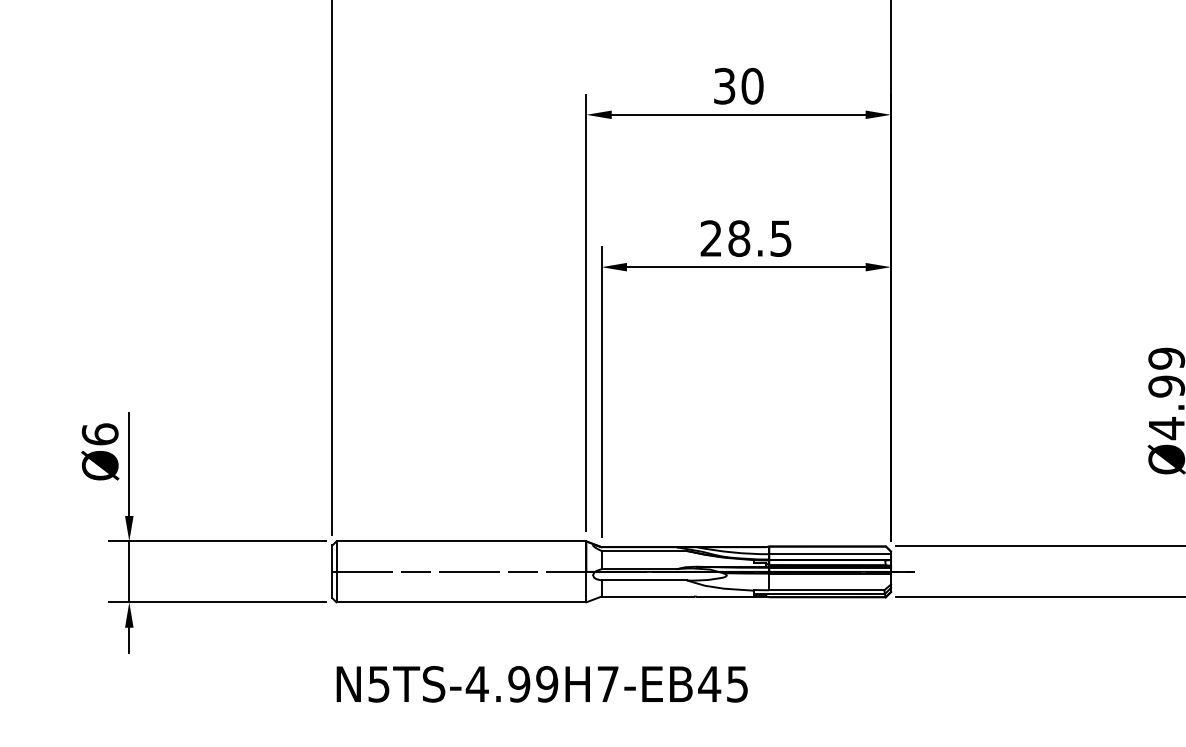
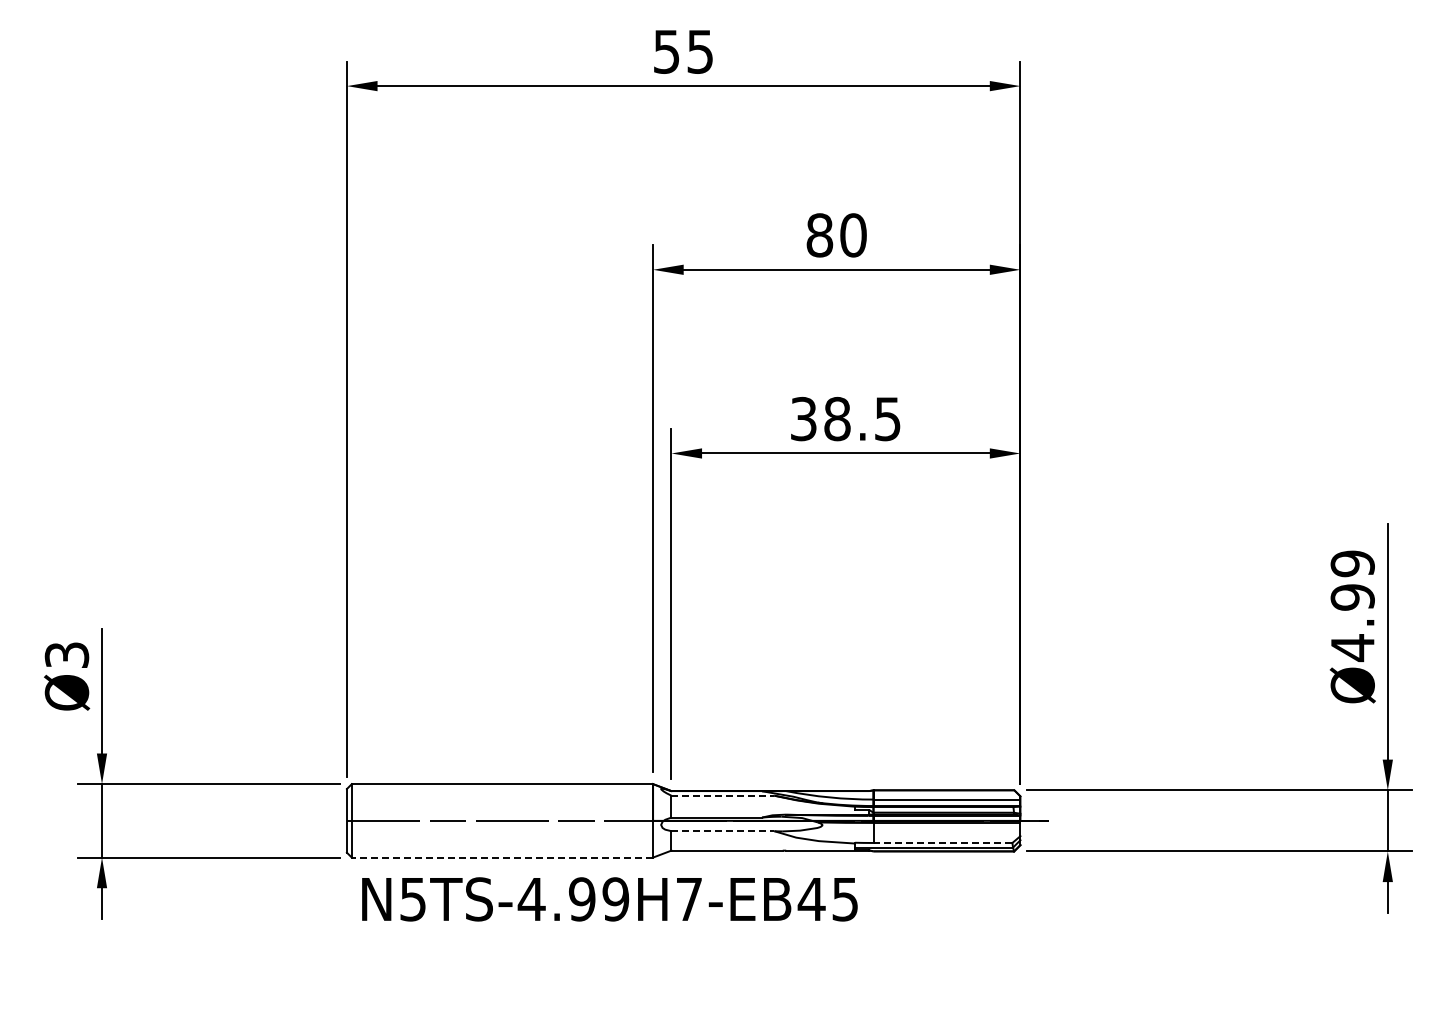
text: (724, 86) -> (819, 235), 30 -> 80
text: (711, 238) -> (803, 419), 28.5 -> 38.5
text: (99, 433) -> (66, 654), Ø6 -> Ø3
line: (644, 550) -> (723, 795), solid -> dashed
line: (644, 580) -> (723, 831), solid -> dashed
line: (826, 589) -> (942, 842), solid -> dashed
line: (461, 602) -> (502, 857), solid -> dashed
text: (541, 684) -> (609, 899), moved

